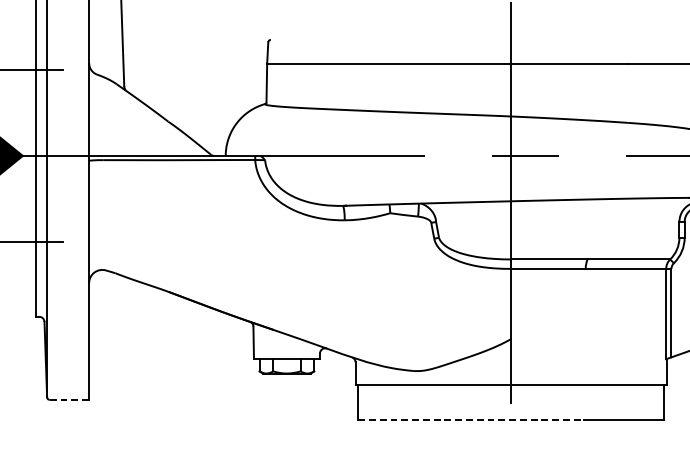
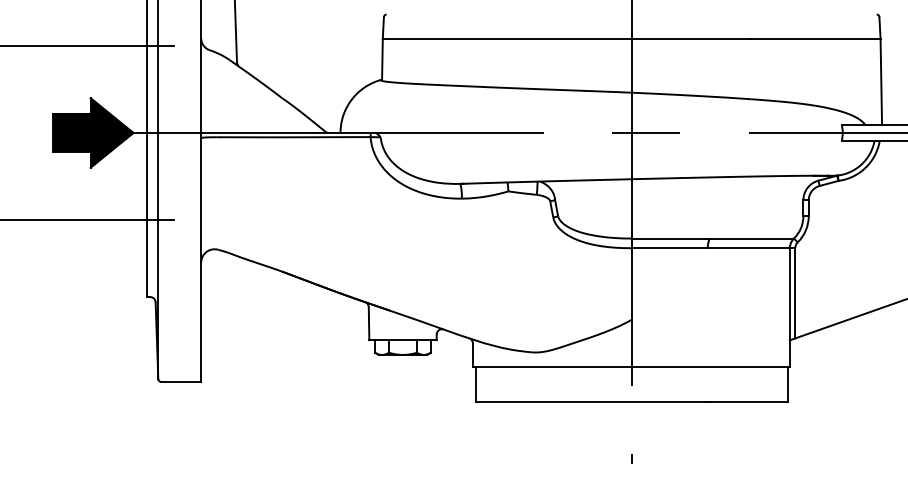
line: (69, 399) -> (181, 381), dashed -> solid
line: (471, 420) -> (591, 402), dashed -> solid

